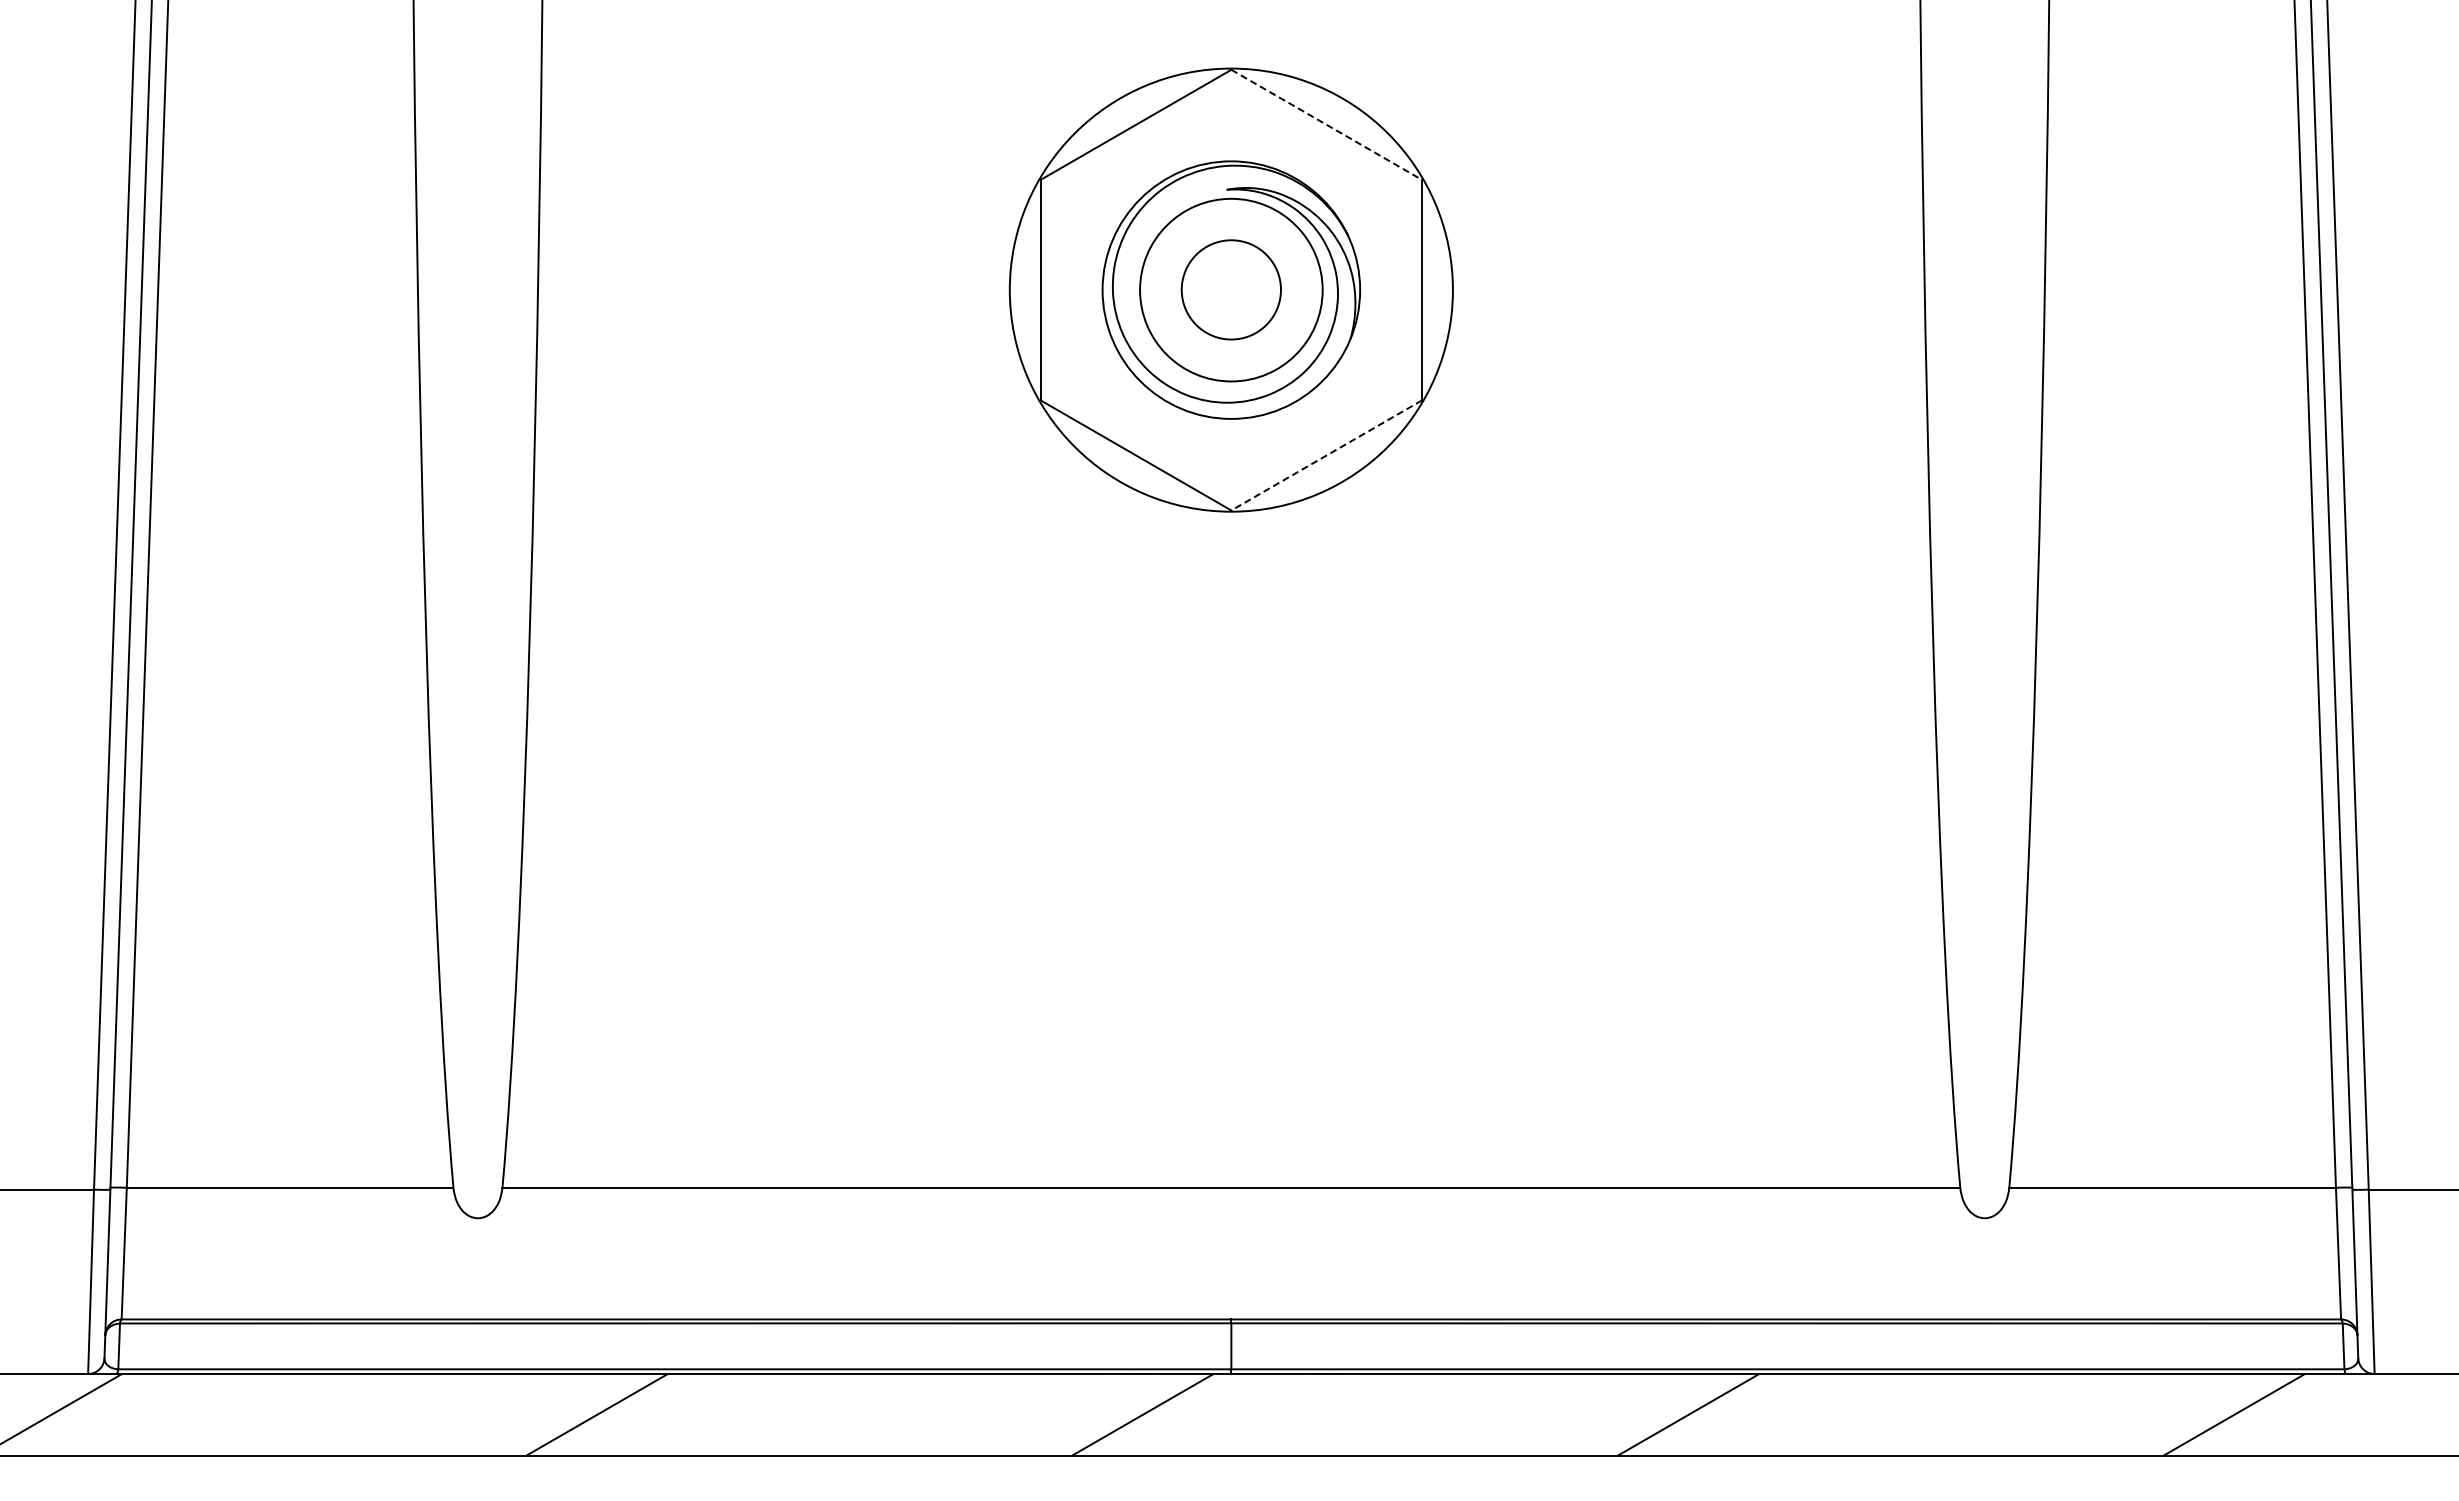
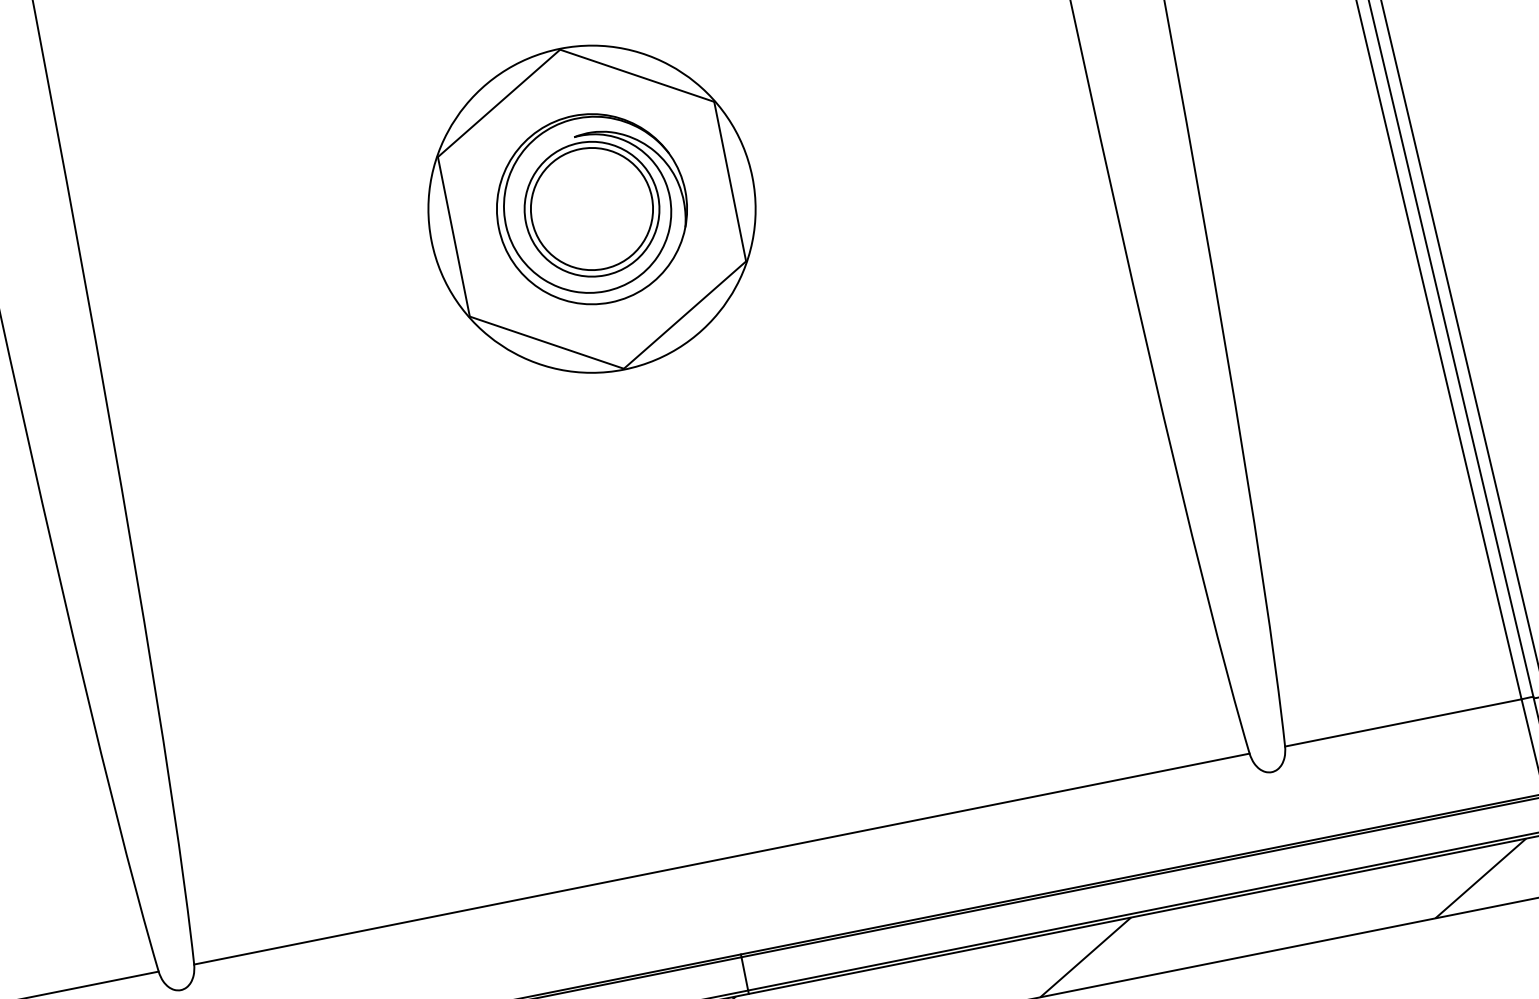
line: (1327, 125) -> (637, 76), dashed -> solid
circle: (1231, 289) -> (592, 208), size x1.67
line: (1326, 455) -> (684, 315), dashed -> solid

